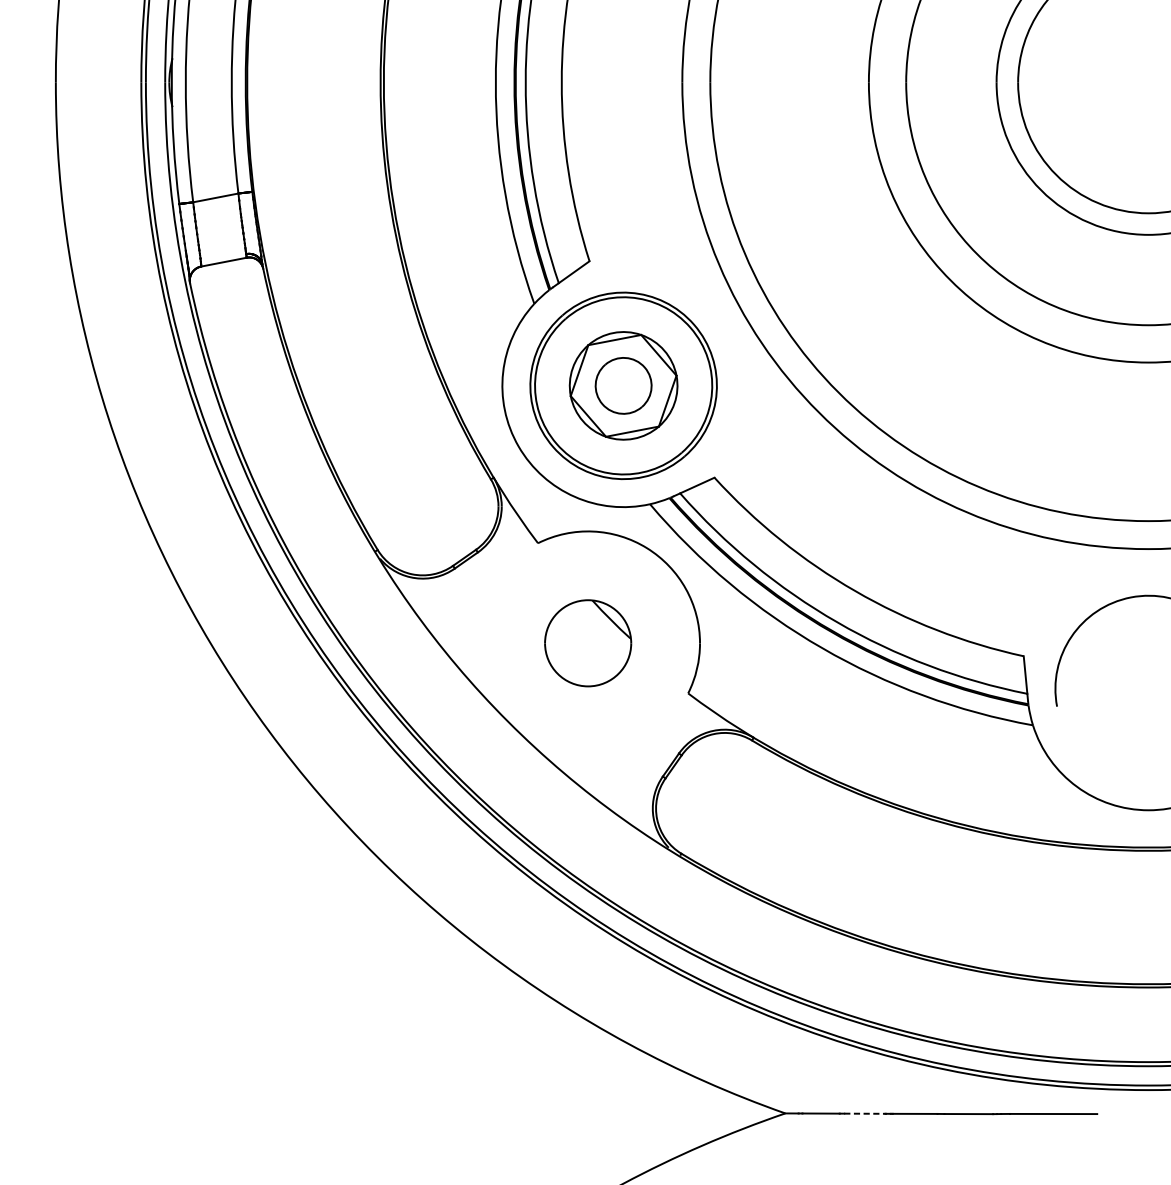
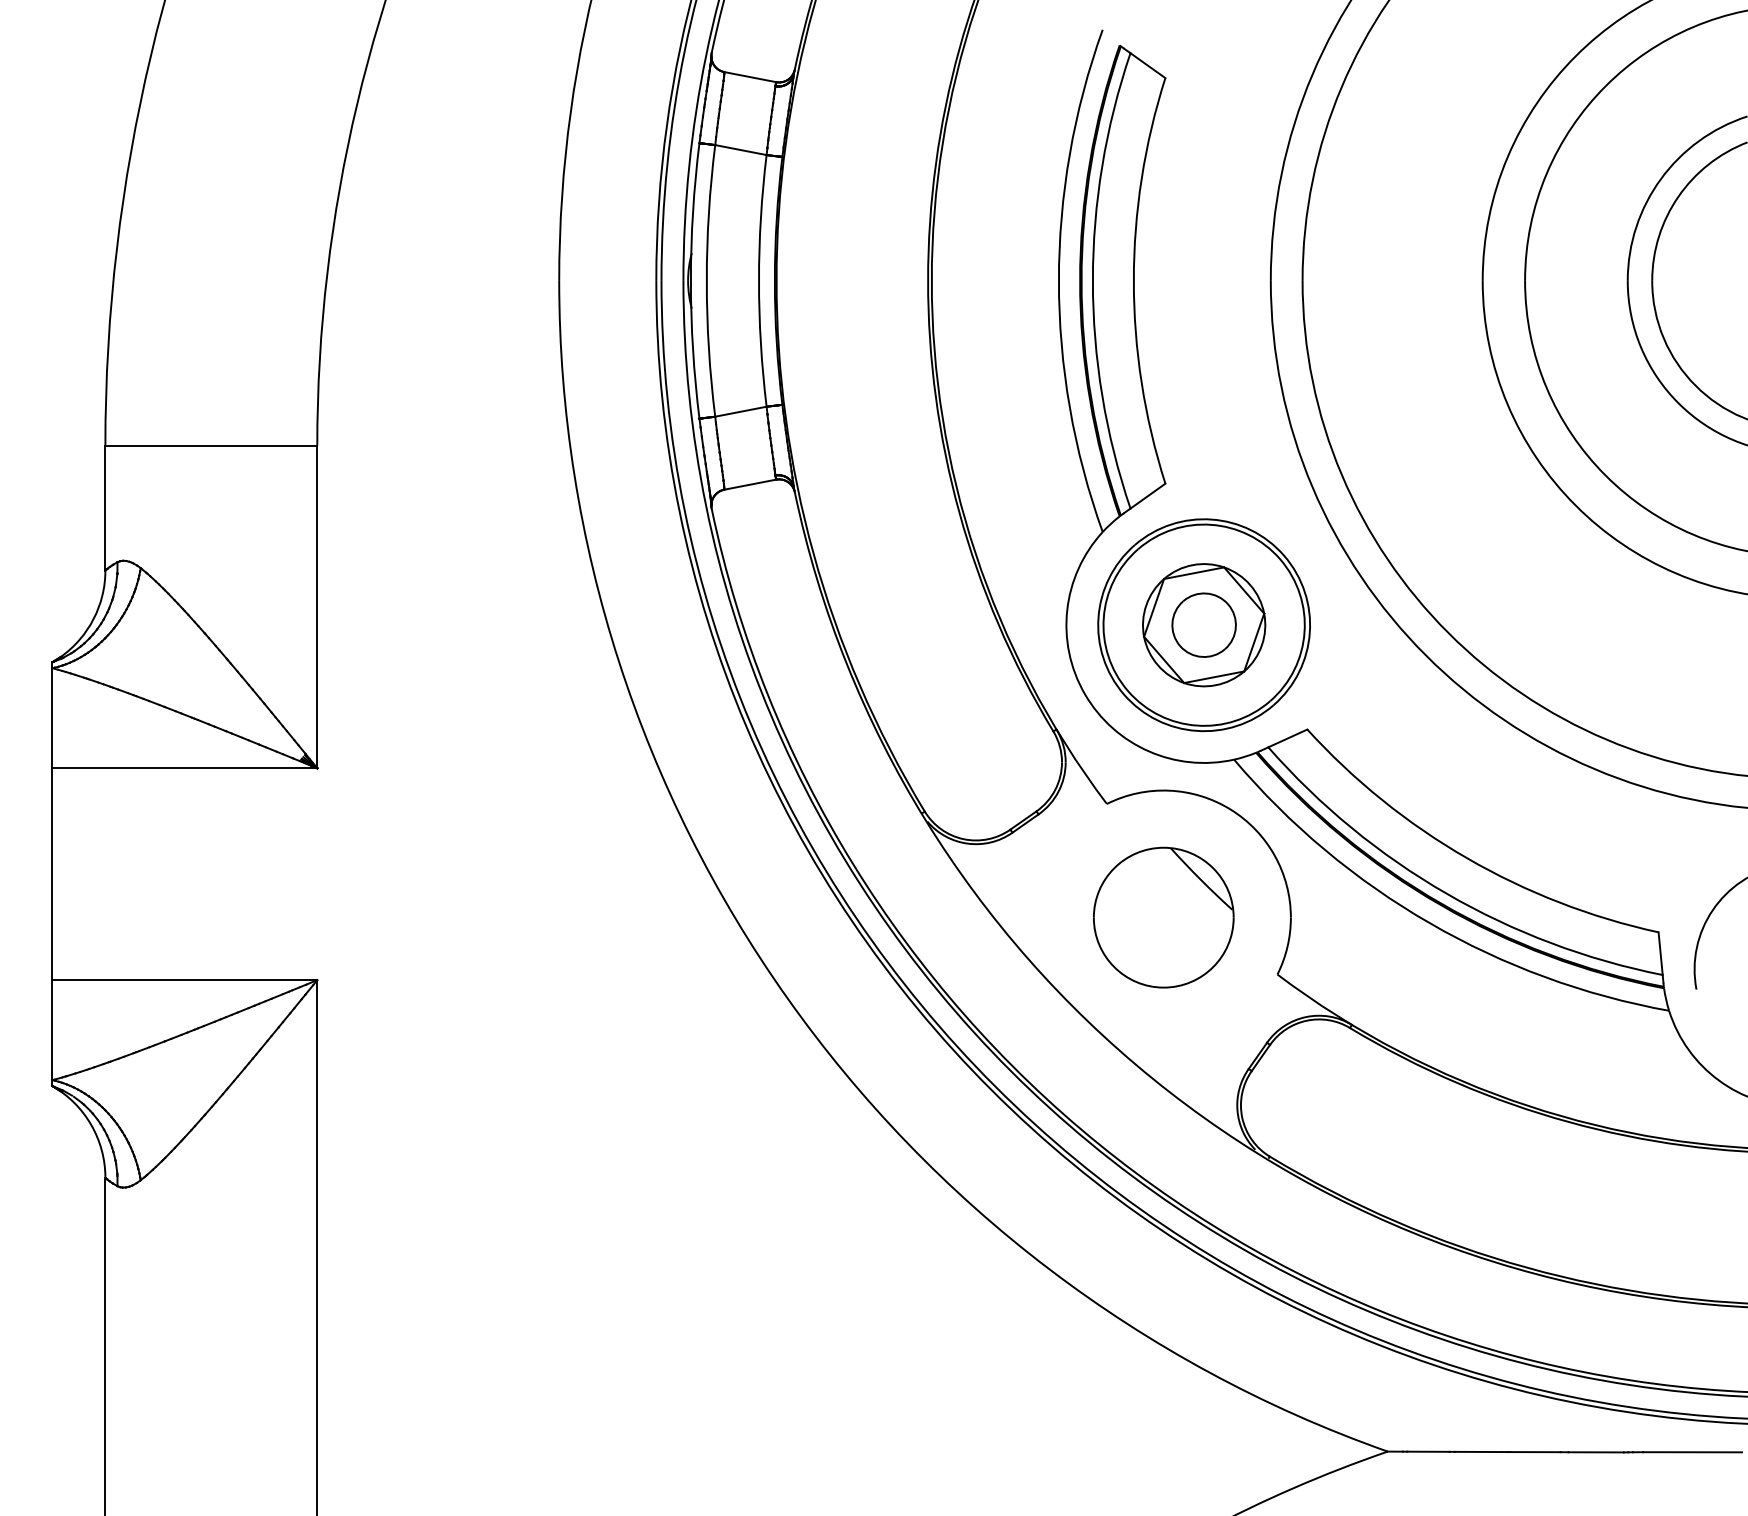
part: (587, 643) -> (1163, 917), size x1.43
line: (865, 1113) -> (1478, 1451), dashed -> solid

